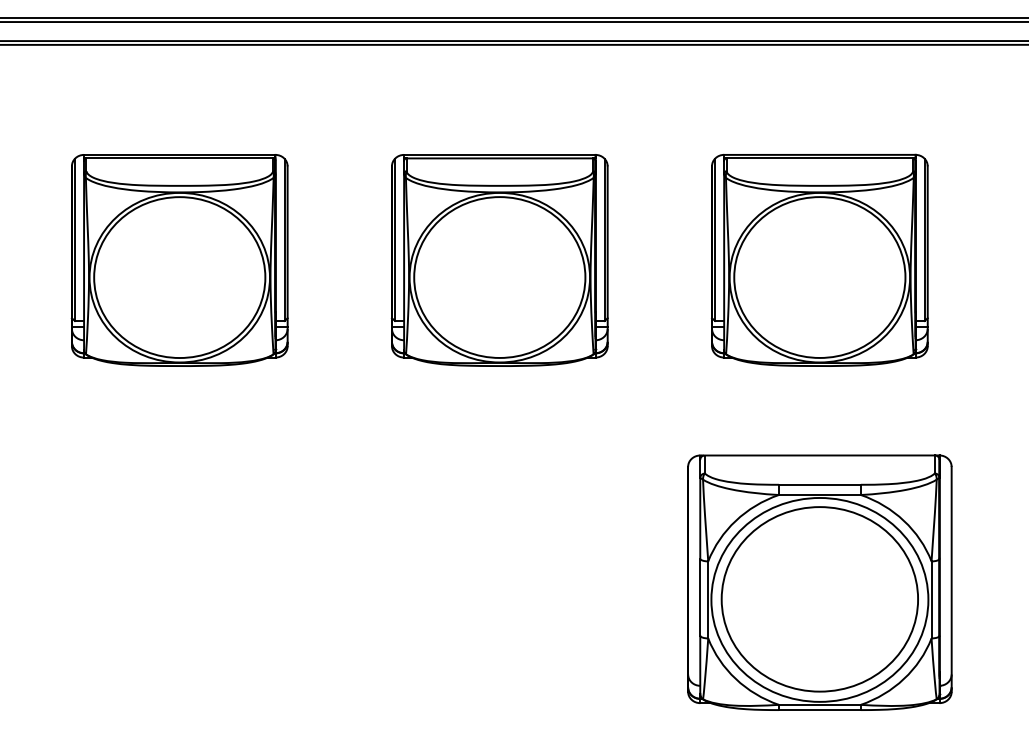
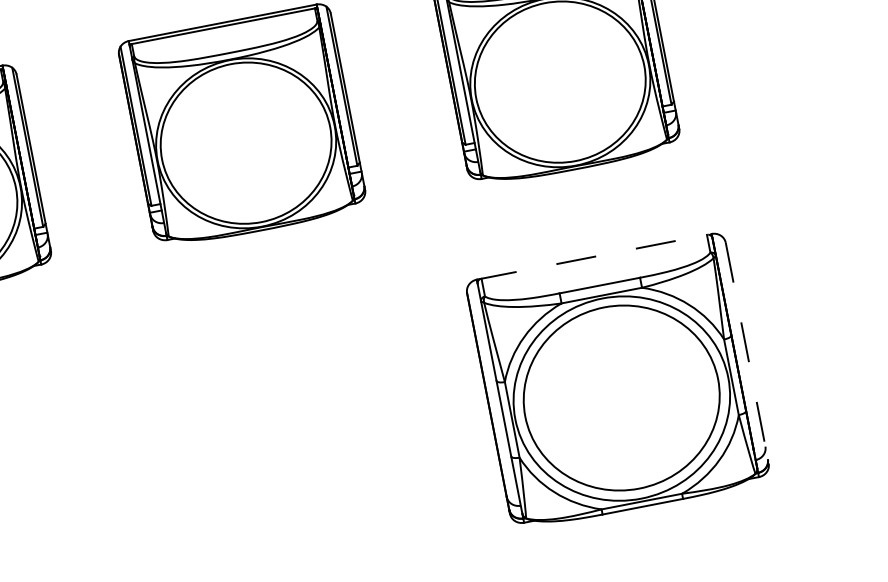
line: (819, 455) -> (593, 256), solid -> dashed
line: (951, 579) -> (747, 353), solid -> dashed

